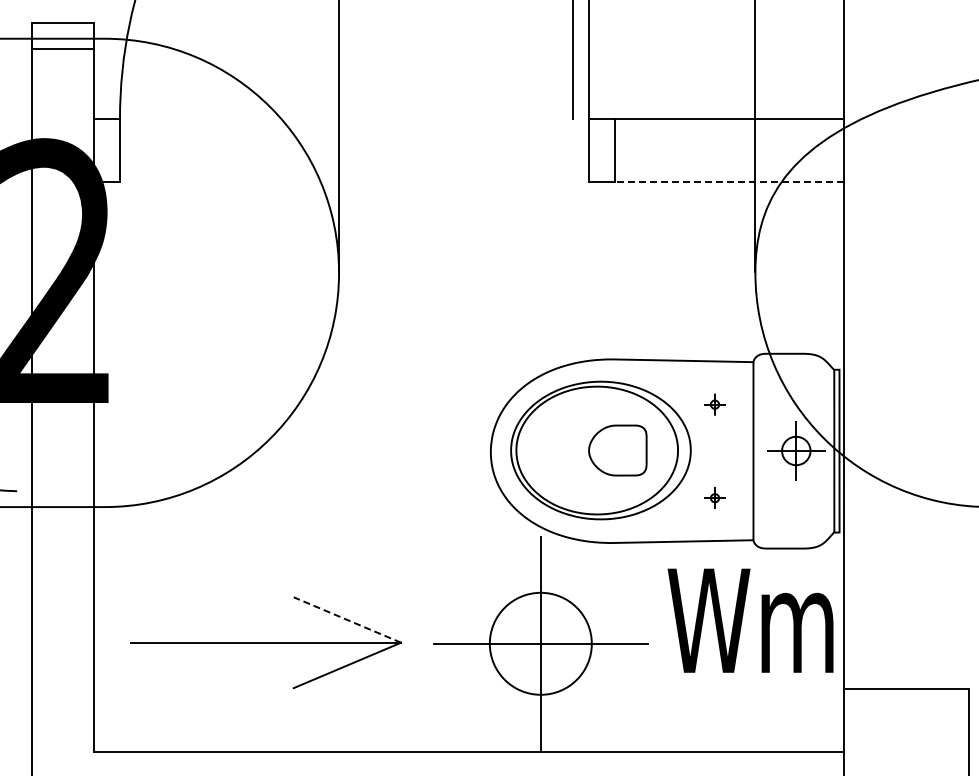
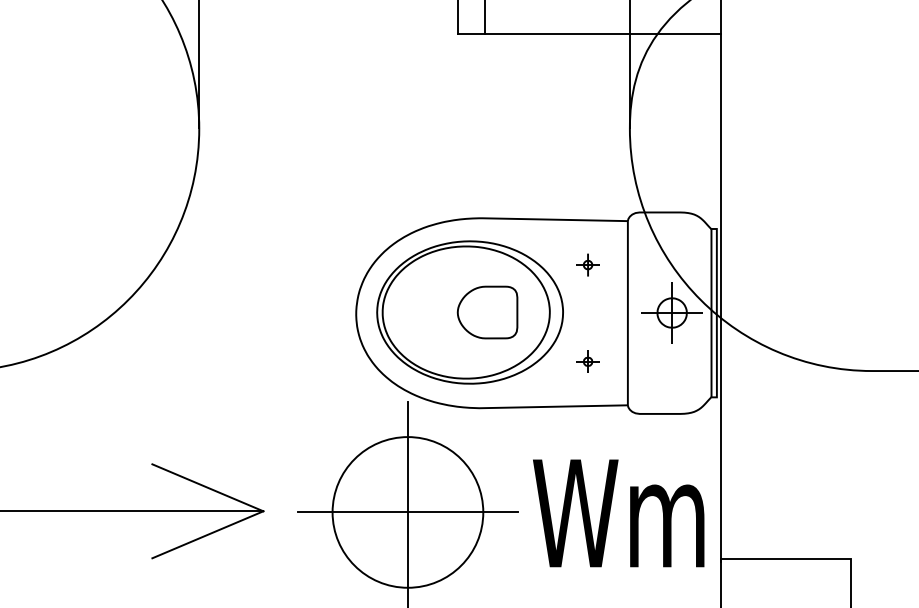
line: (728, 181) -> (602, 34), dashed -> solid
line: (346, 619) -> (206, 487), dashed -> solid
text: (750, 620) -> (618, 513), moved
circle: (540, 643) -> (407, 512), size x1.43

